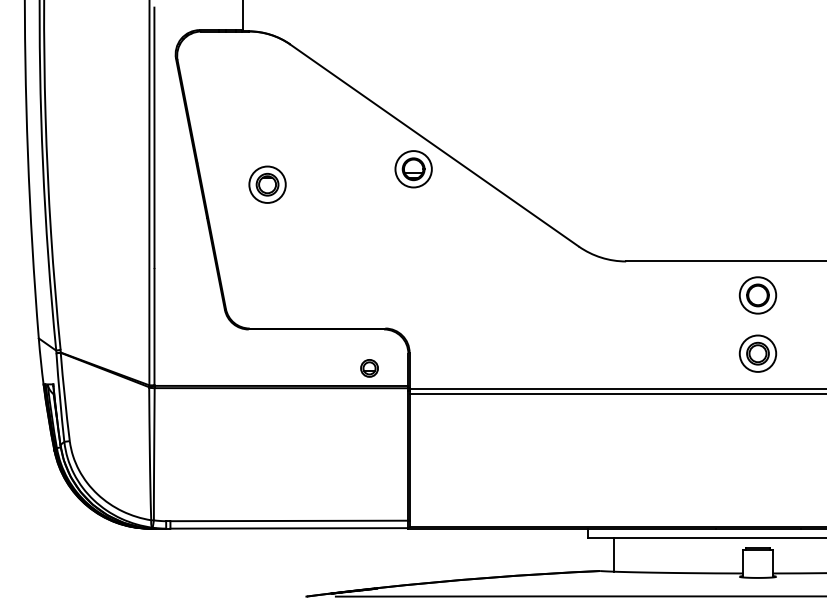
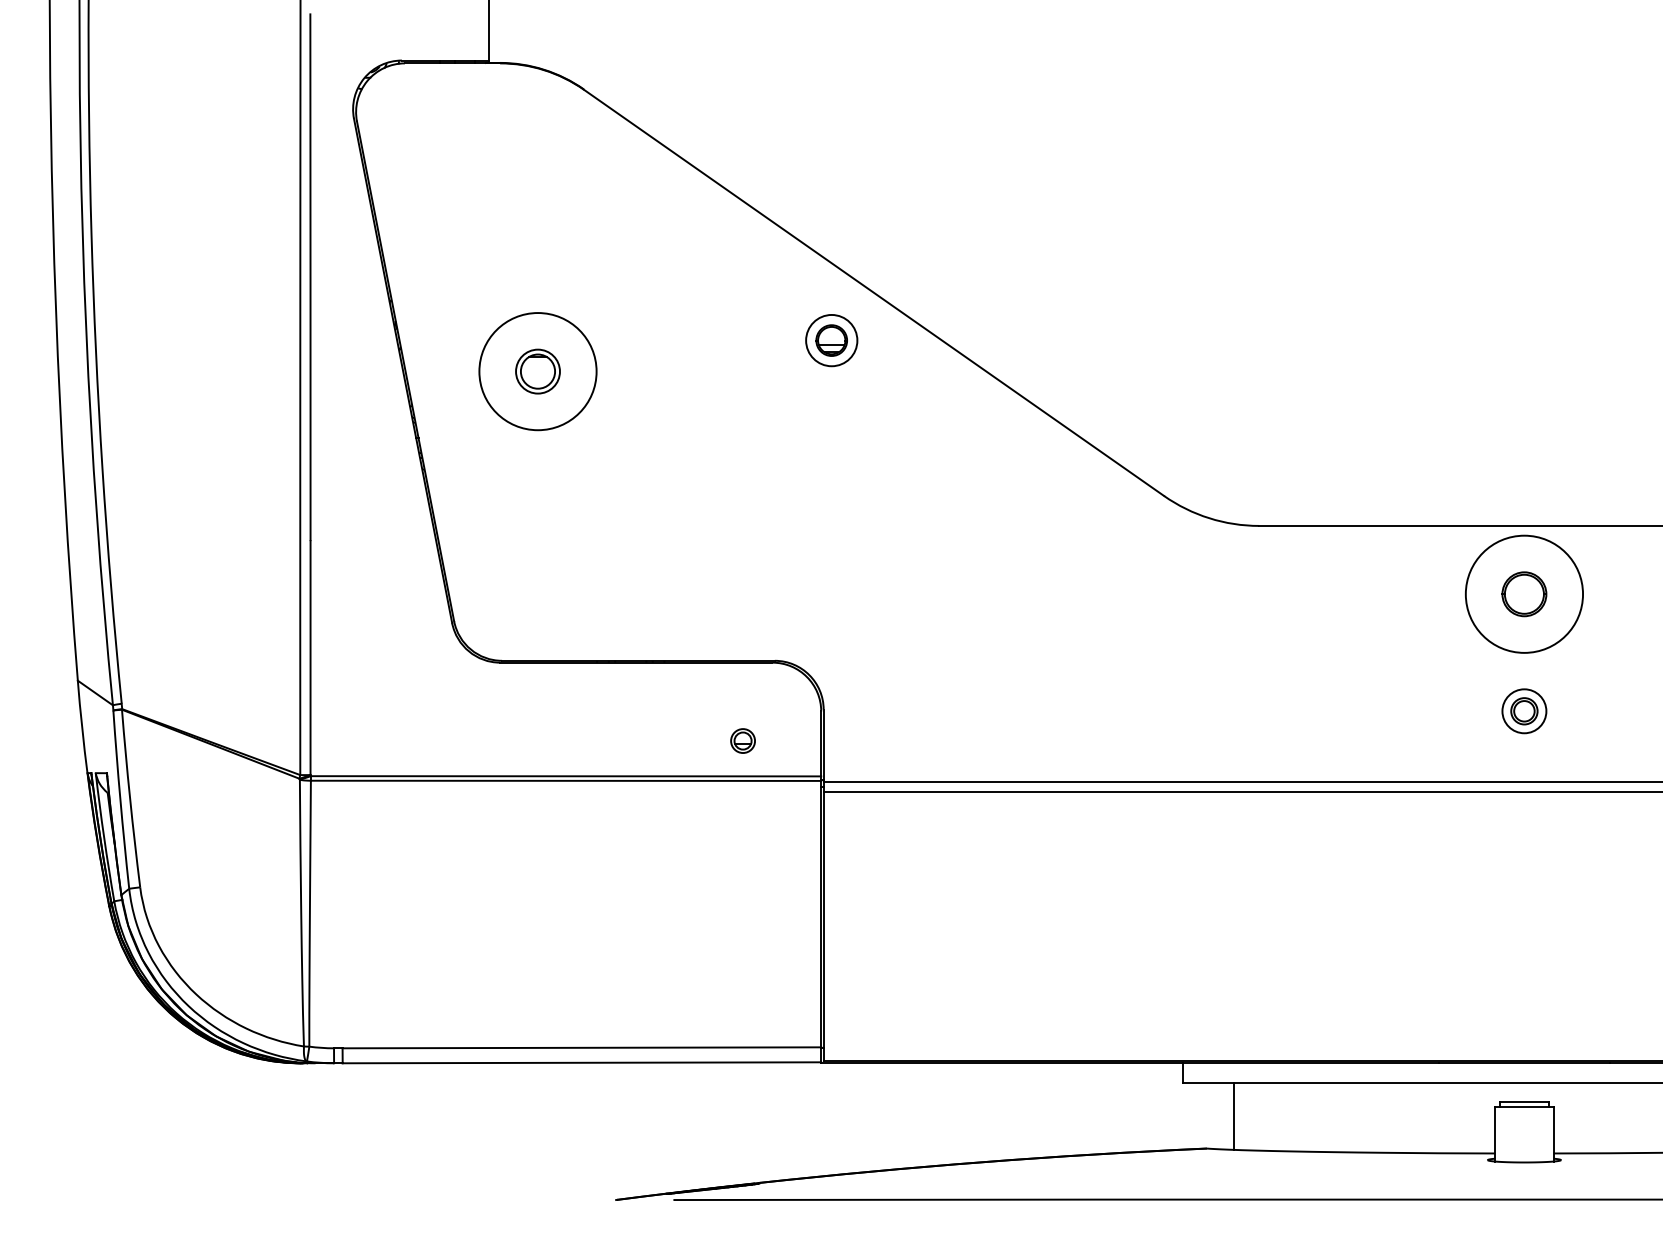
part: (413, 169) -> (831, 340), size x0.7
circle: (267, 184) -> (537, 371), size x1.6
circle: (757, 295) -> (1523, 594), size x1.6
part: (757, 353) -> (1523, 711), size x0.6
part: (369, 368) -> (742, 741), size x0.7

